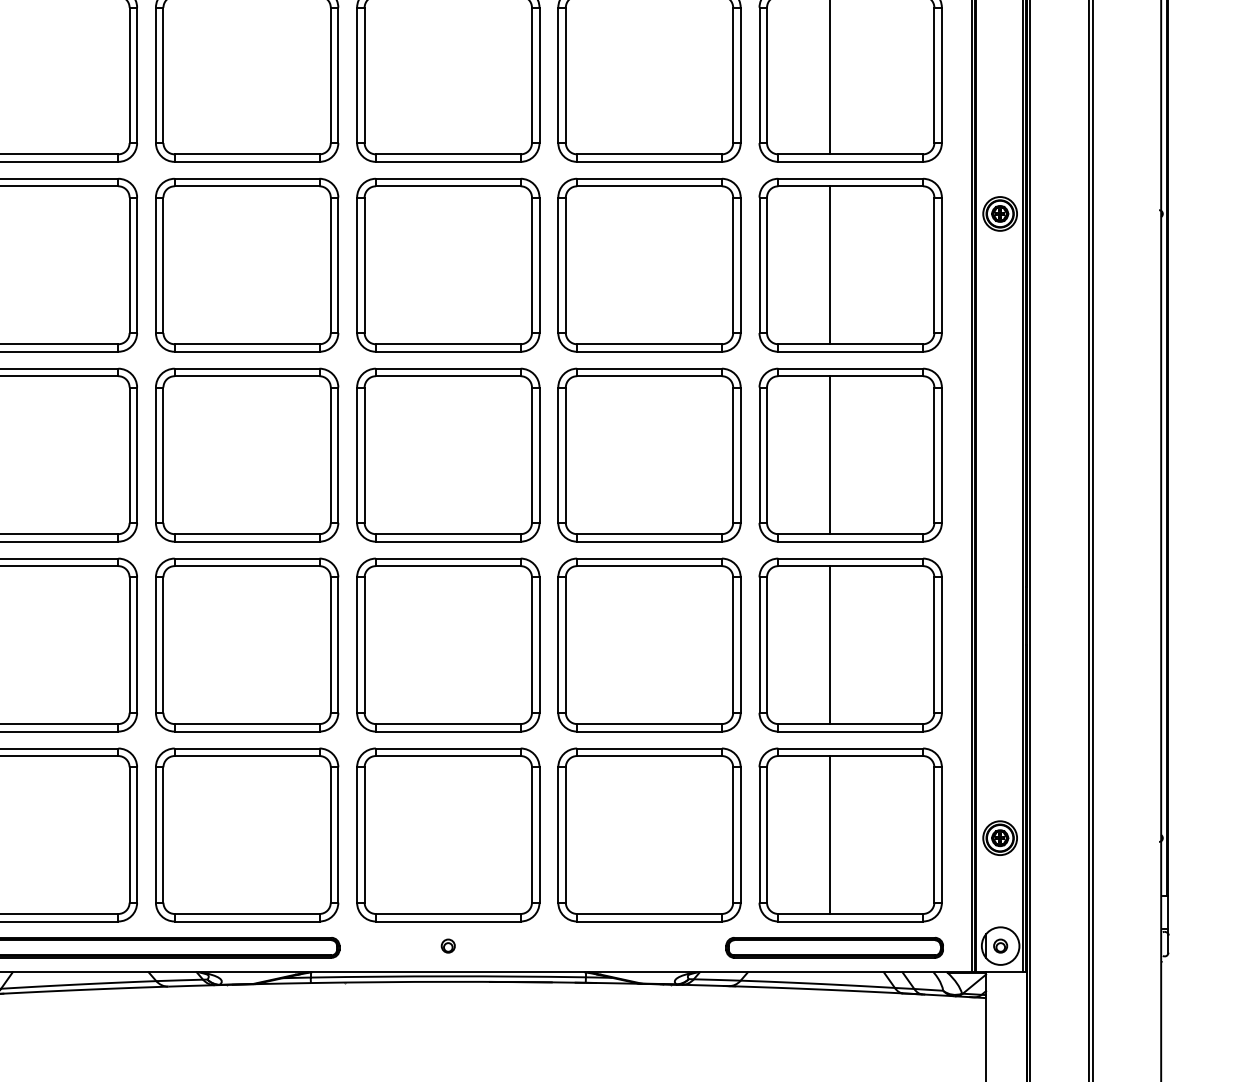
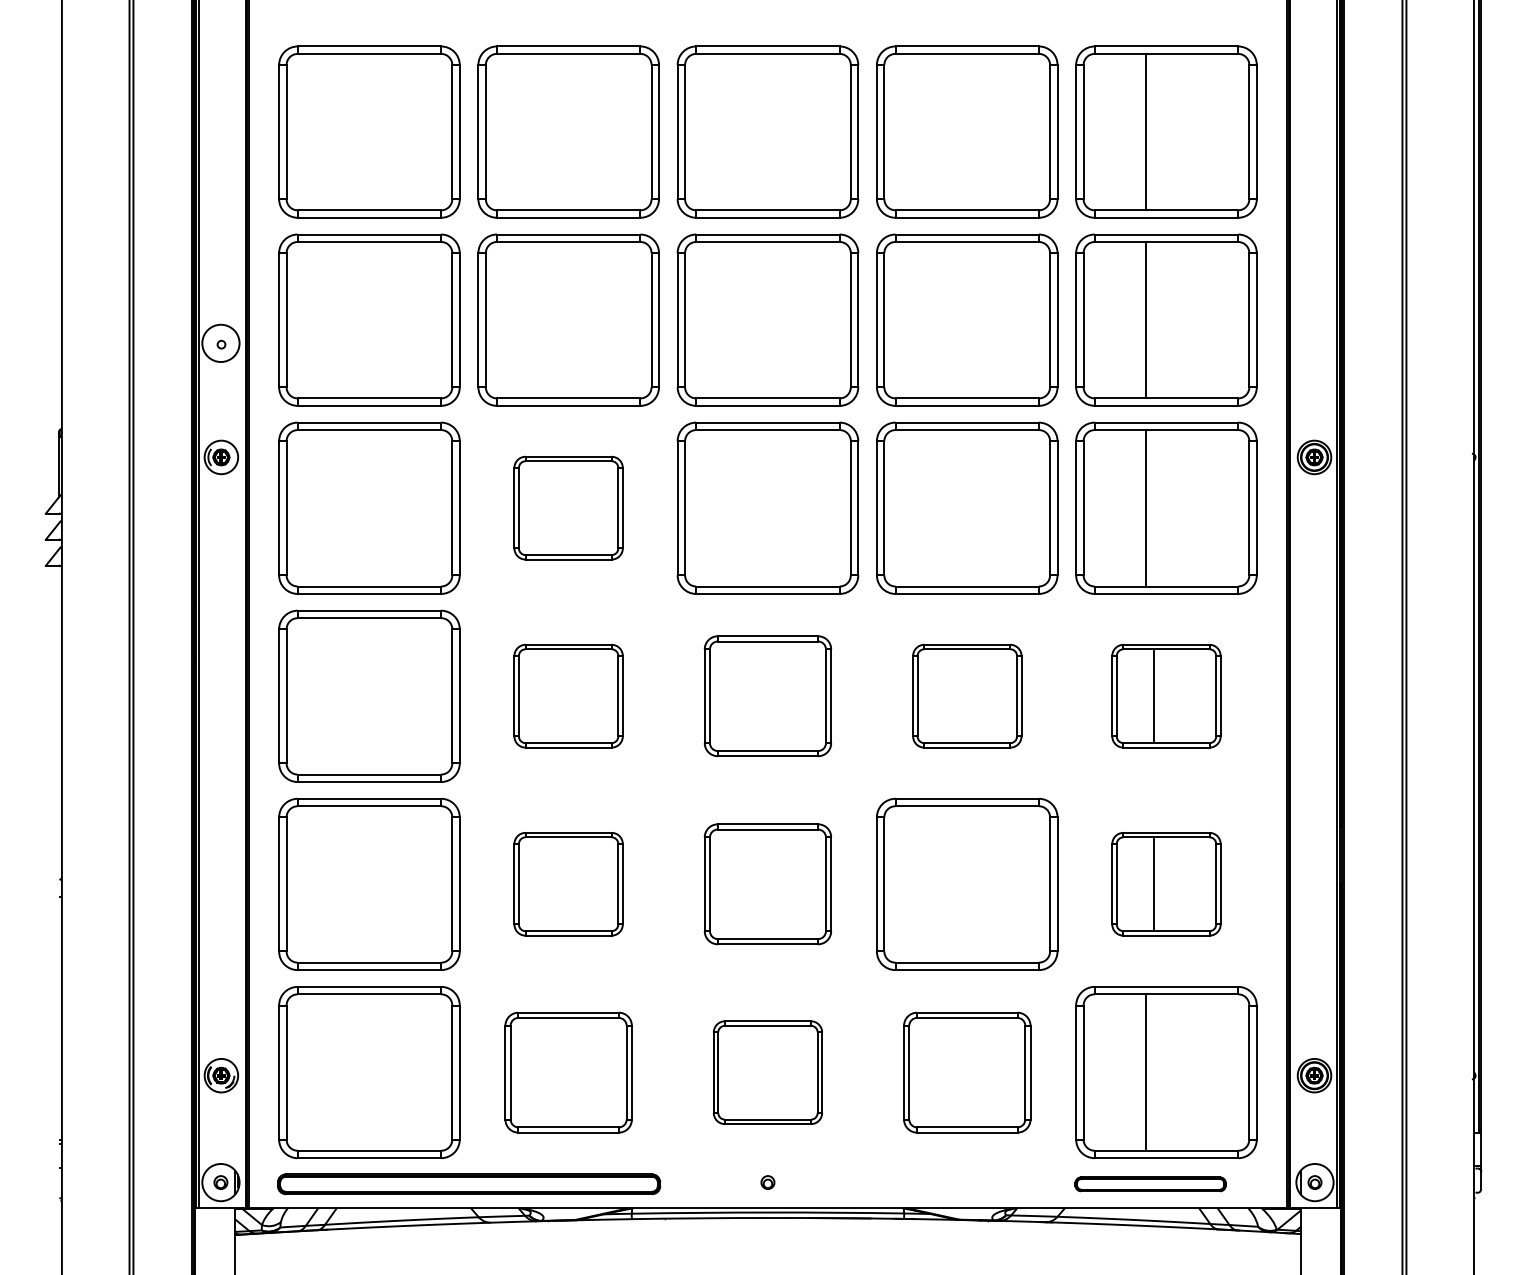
part: (246, 264) -> (568, 507), size x0.6
part: (246, 454) -> (568, 695), size x0.6
part: (447, 454) -> (767, 695), size x0.7
part: (649, 454) -> (967, 695), size x0.6
part: (850, 454) -> (1166, 695), size x0.6
part: (246, 644) -> (568, 883), size x0.6
part: (447, 644) -> (767, 883), size x0.7
part: (850, 644) -> (1166, 883), size x0.6
part: (246, 834) -> (568, 1072), size x0.7
part: (447, 834) -> (767, 1072), size x0.6
part: (649, 834) -> (967, 1072), size x0.7
part: (834, 948) -> (1150, 1184), size x0.7

